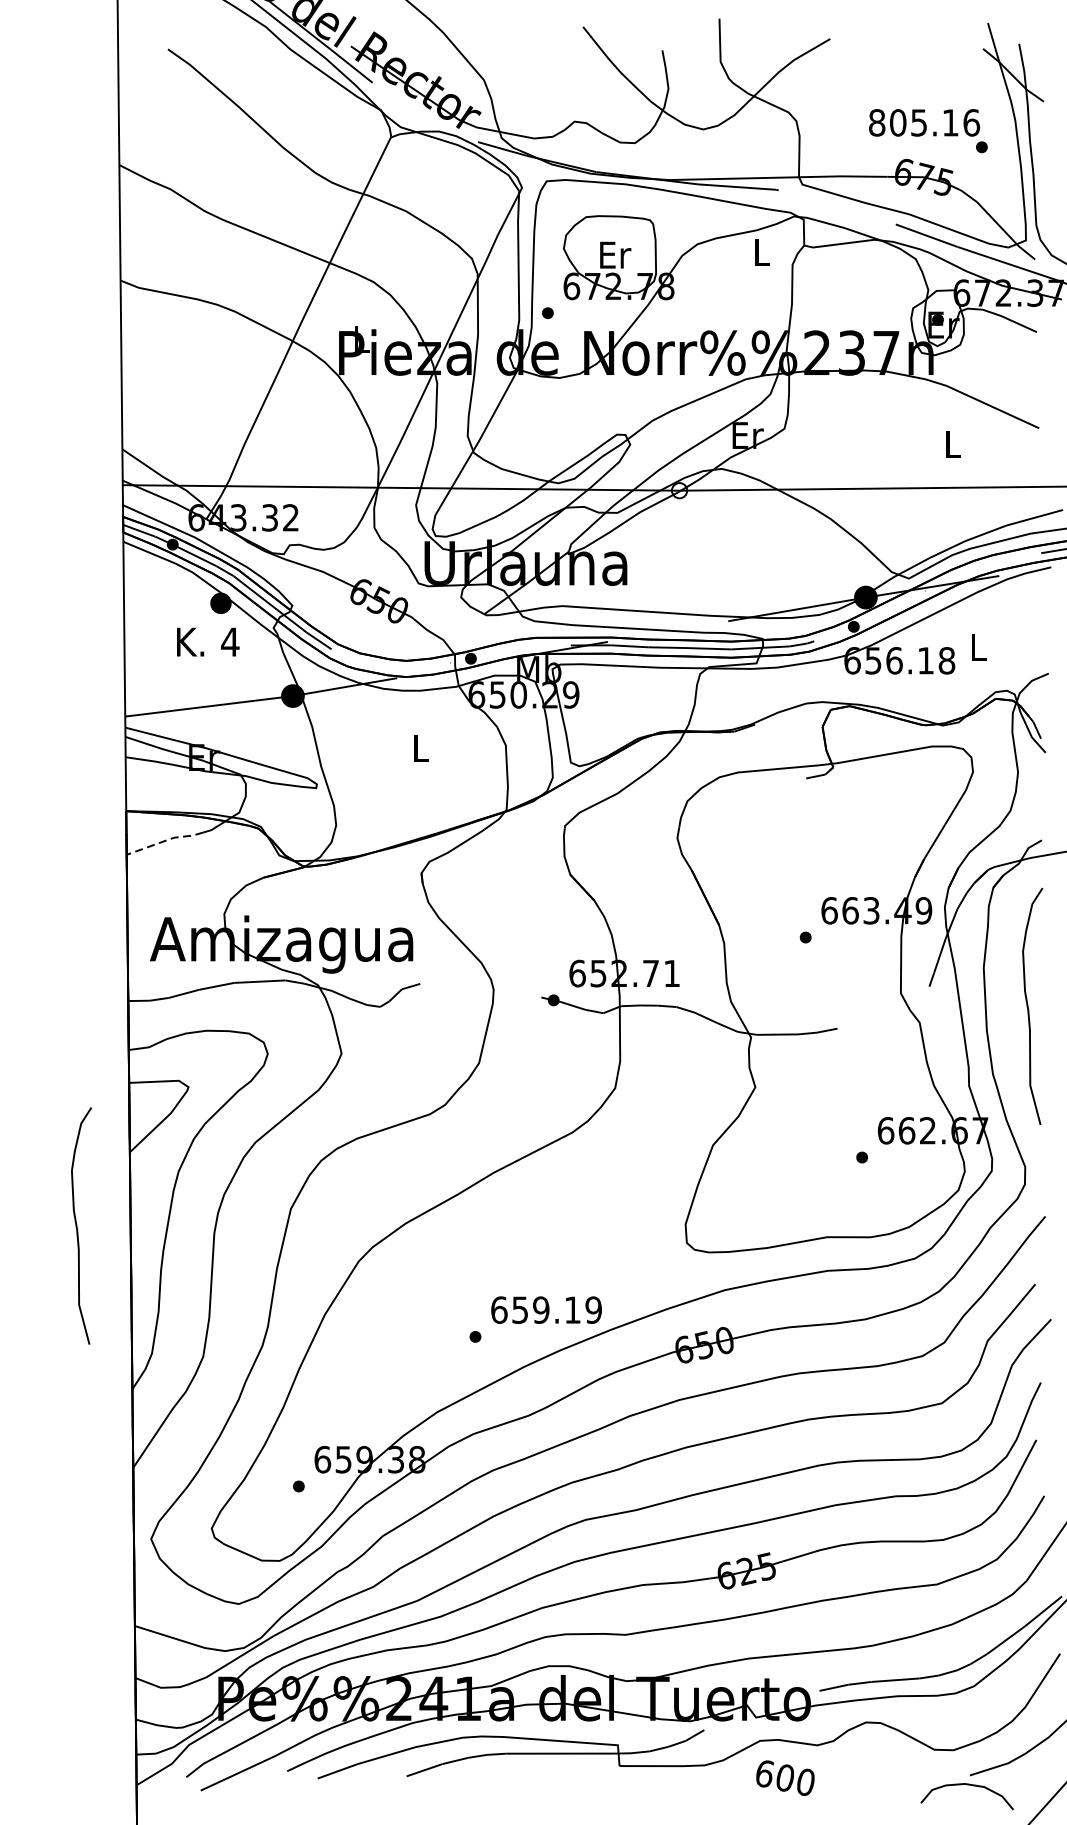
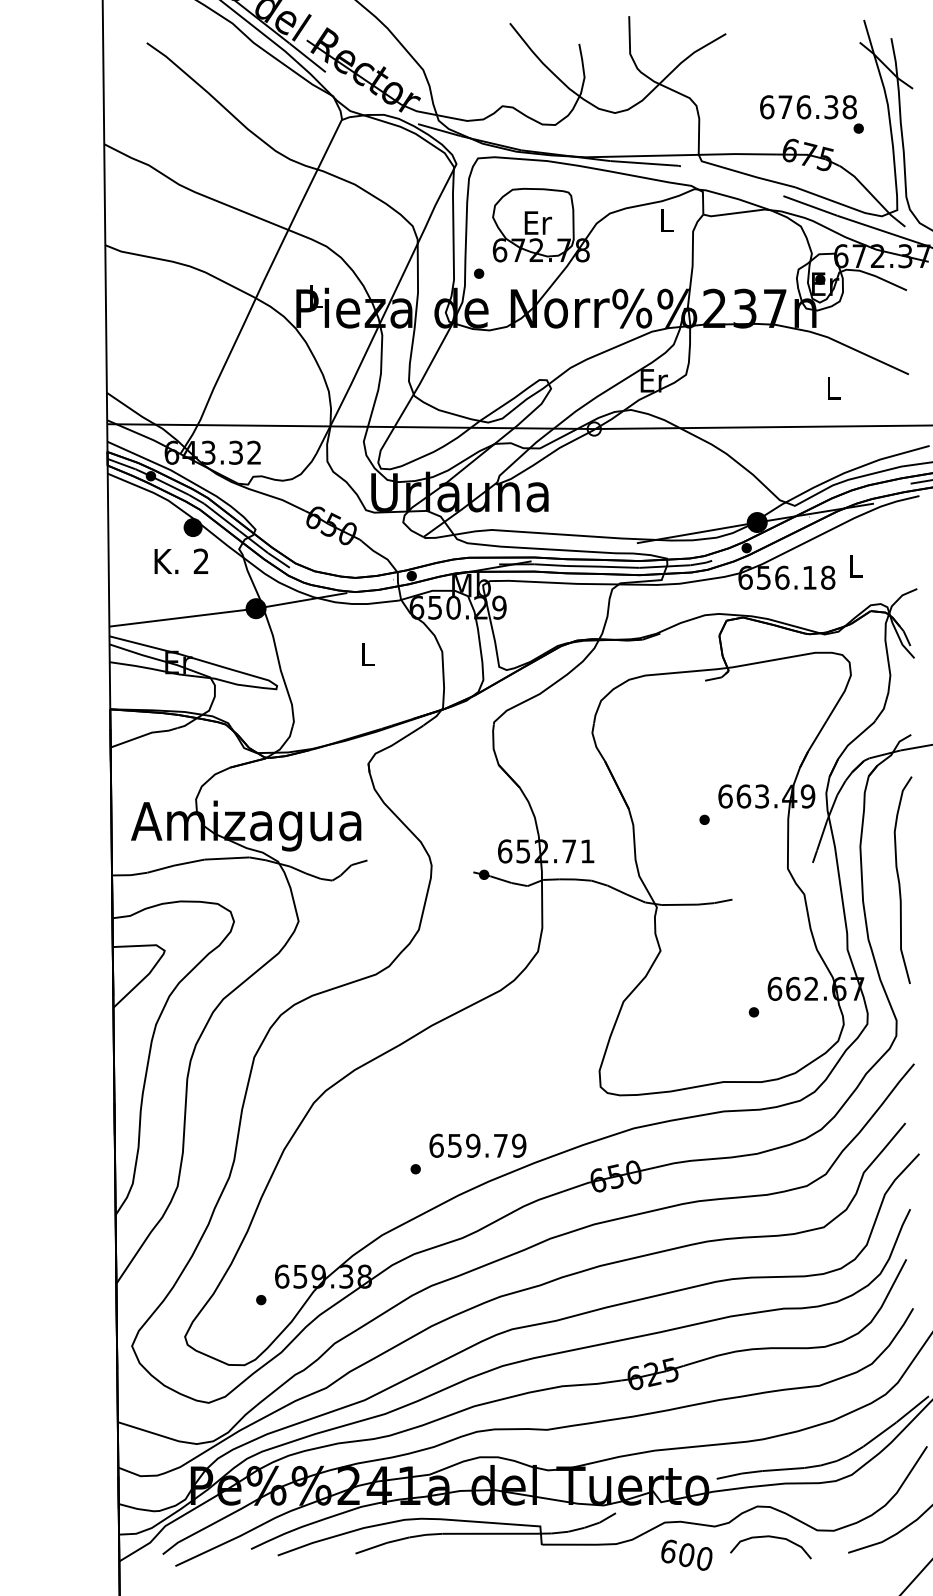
text: (924, 123) -> (808, 107), 805.16 -> 676.38
text: (230, 640) -> (201, 560), 4 -> 2
line: (165, 841) -> (144, 735), dashed -> solid
curve: (77, 1225) -> (67, 1071), removed
text: (572, 1309) -> (500, 1145), 659.19 -> 659.79
curve: (971, 1786) -> (774, 1538), moved

